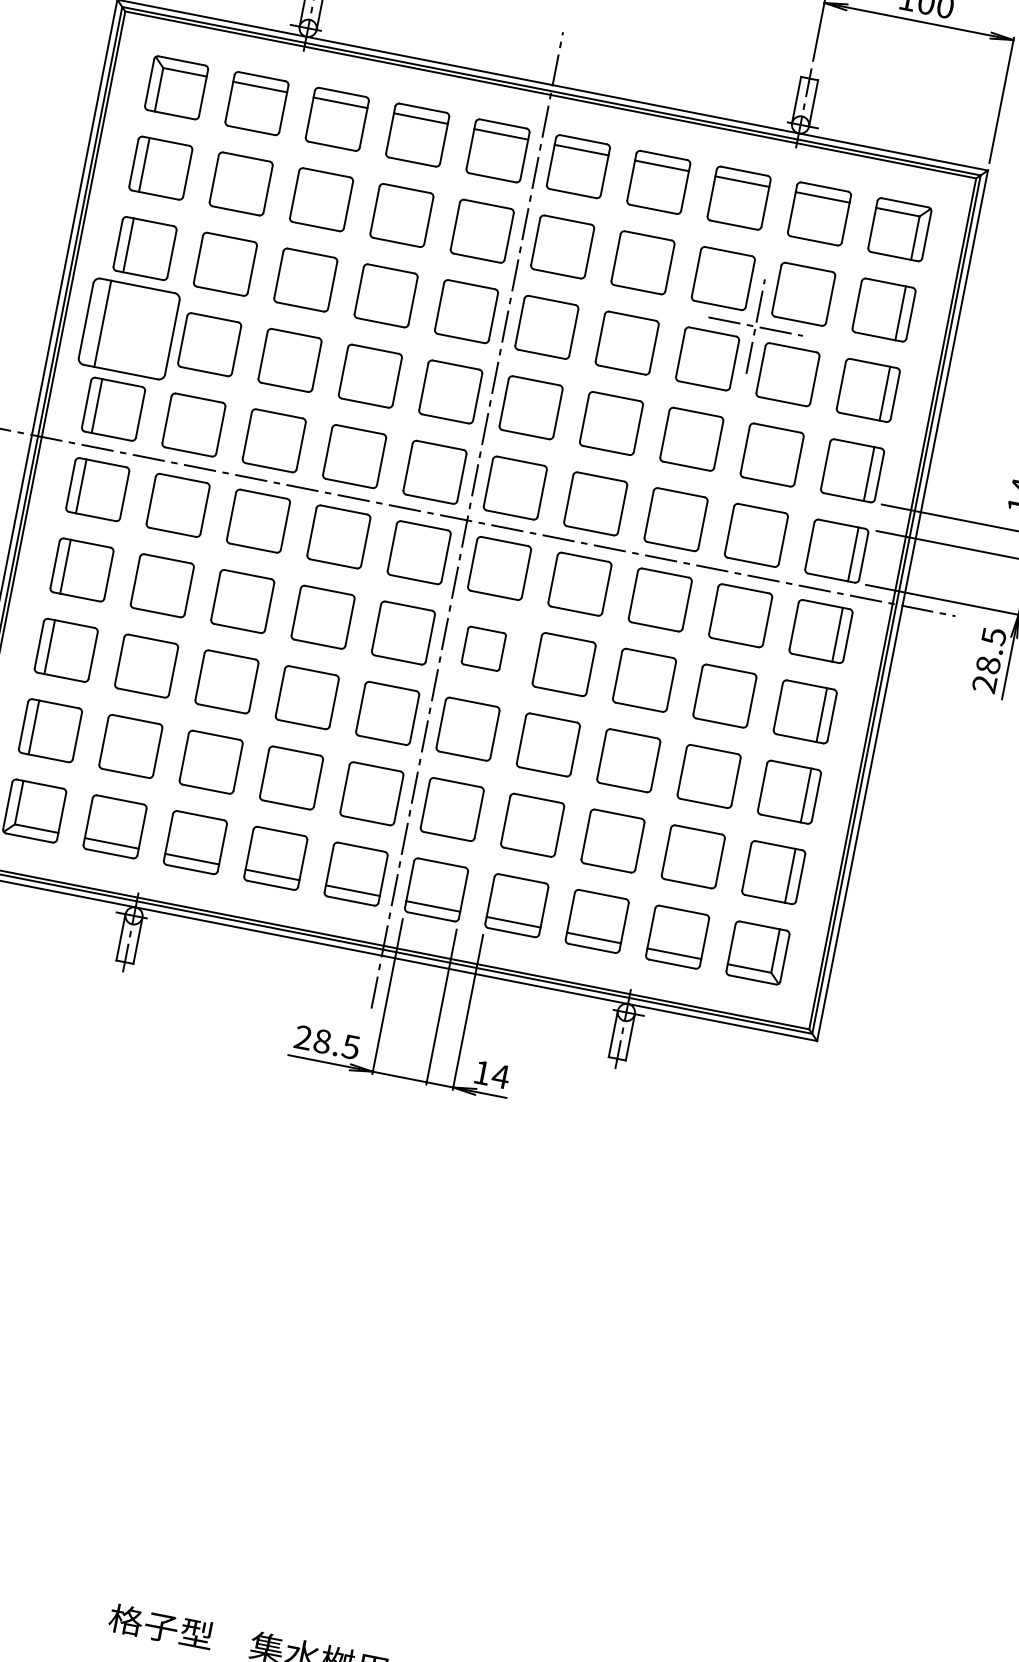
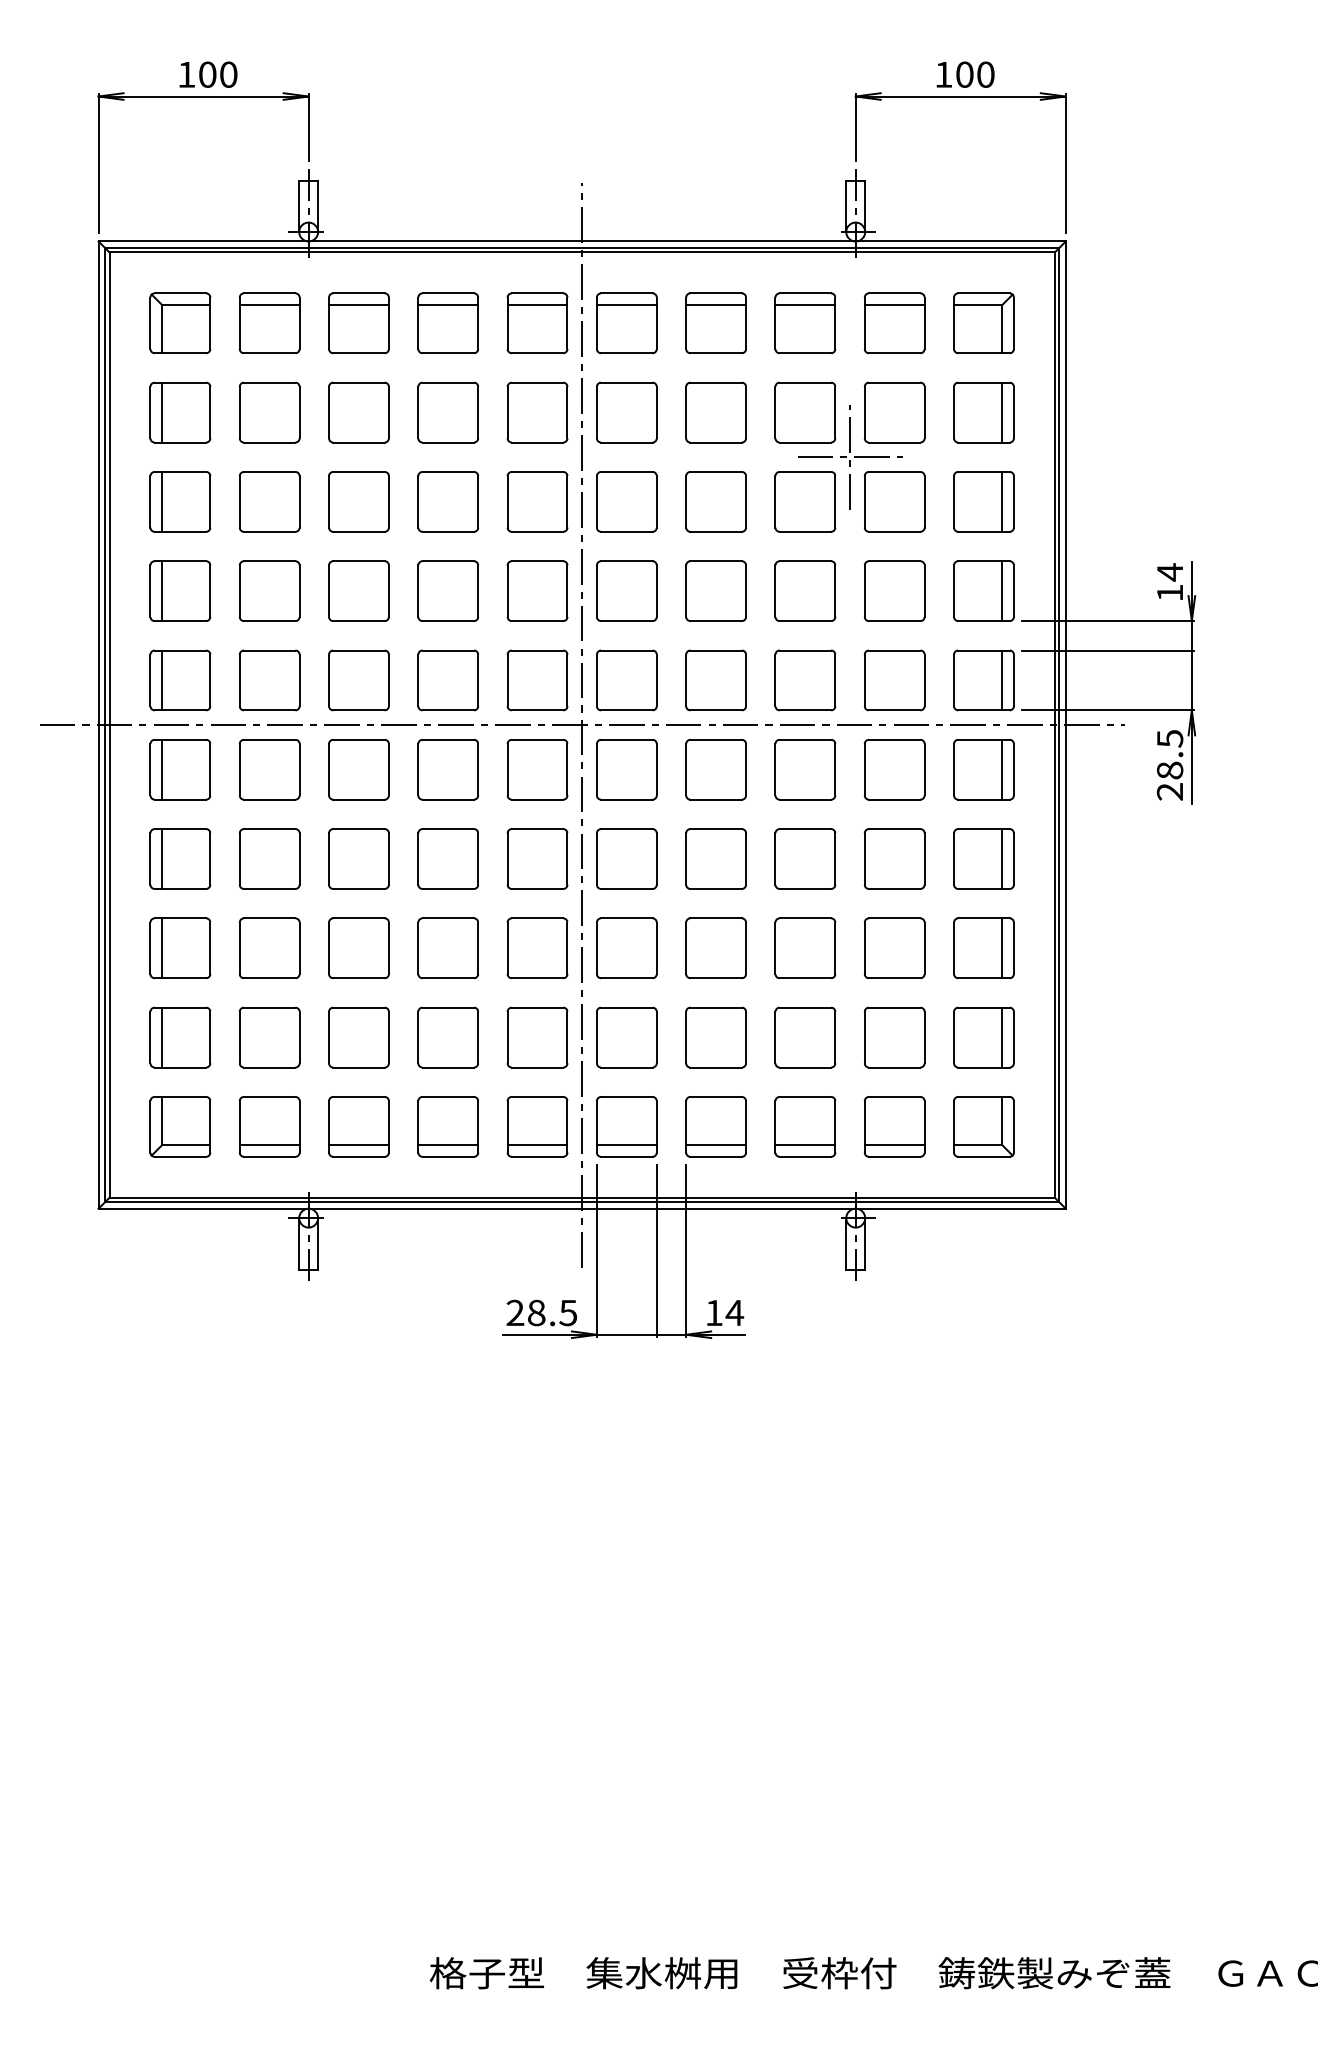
part: (129, 328) -> (180, 590), size x0.62
part: (483, 648) -> (626, 858), size x1.43

